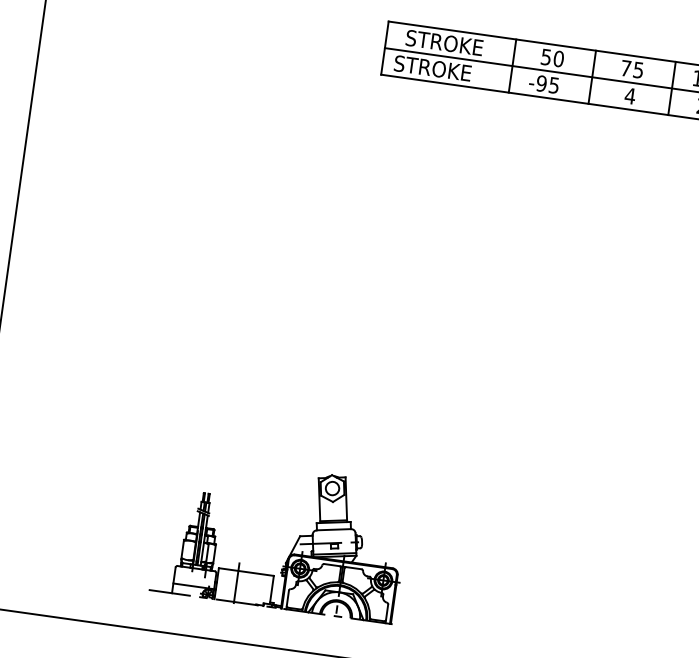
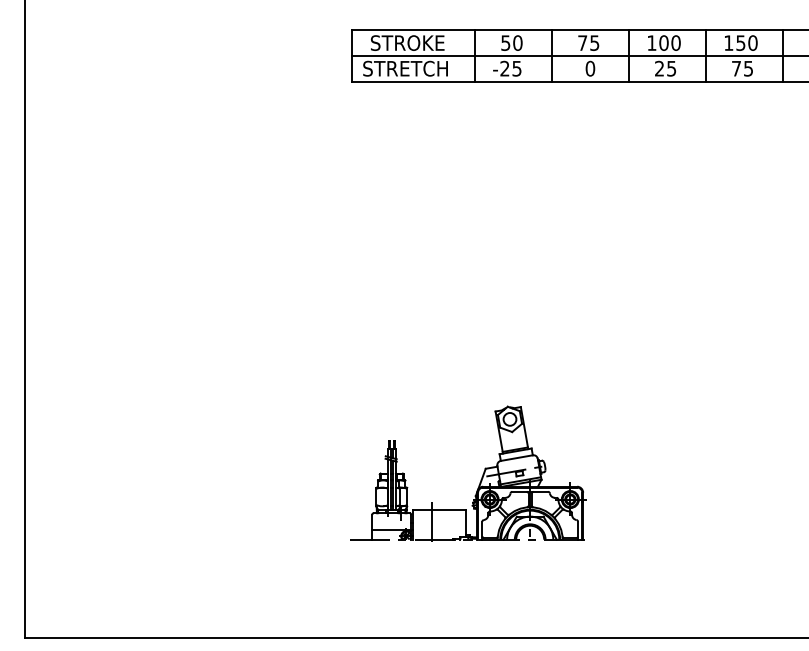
text: (457, 71) -> (423, 68), STROKE -> STRETCH
text: (541, 83) -> (504, 68), -95 -> -25
text: (630, 95) -> (590, 68), 4 -> 0
part: (293, 546) -> (480, 479), moved

